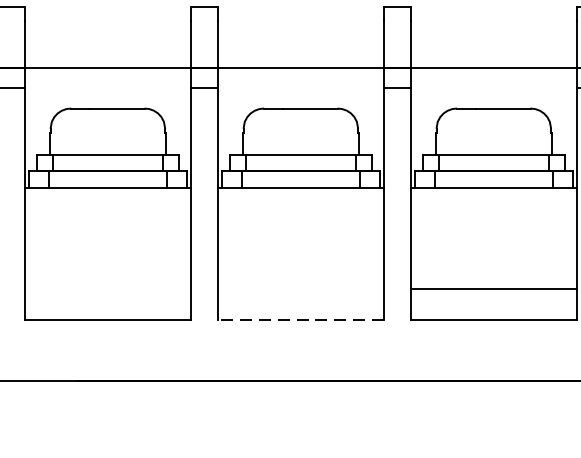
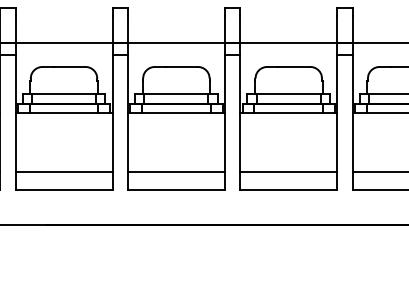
line: (107, 289) -> (63, 172), added
line: (299, 289) -> (175, 172), added
line: (301, 319) -> (176, 189), dashed -> solid

